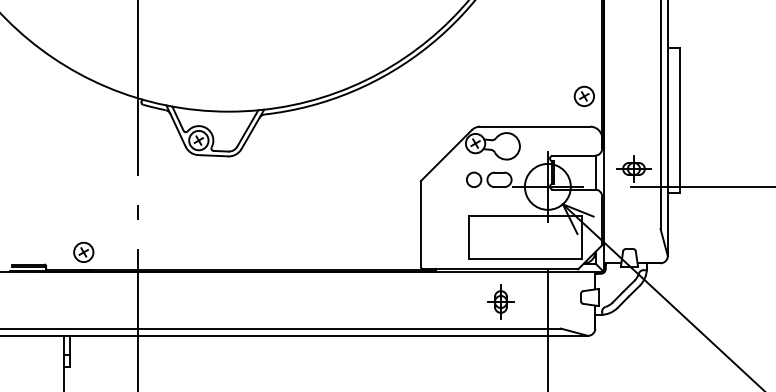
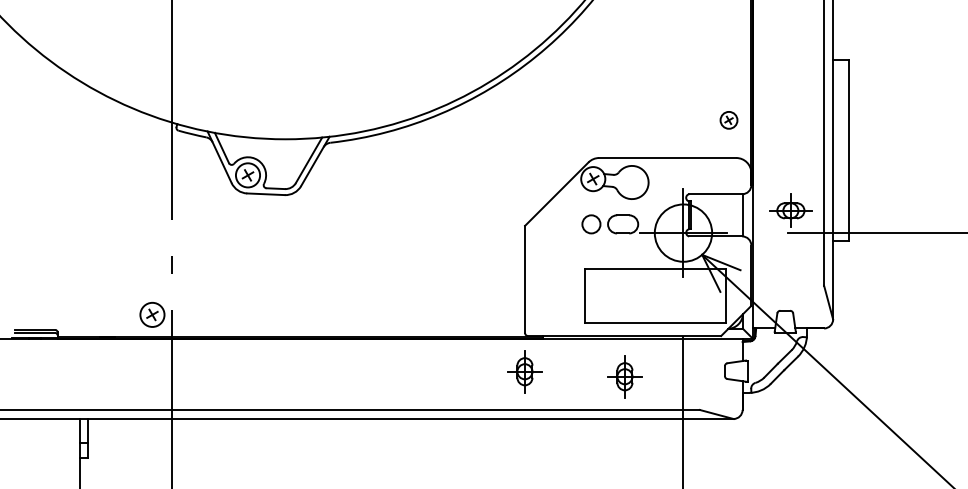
part: (583, 96) -> (728, 120), size x0.7
part: (83, 252) -> (152, 314), moved
part: (420, 297) -> (524, 371), added

